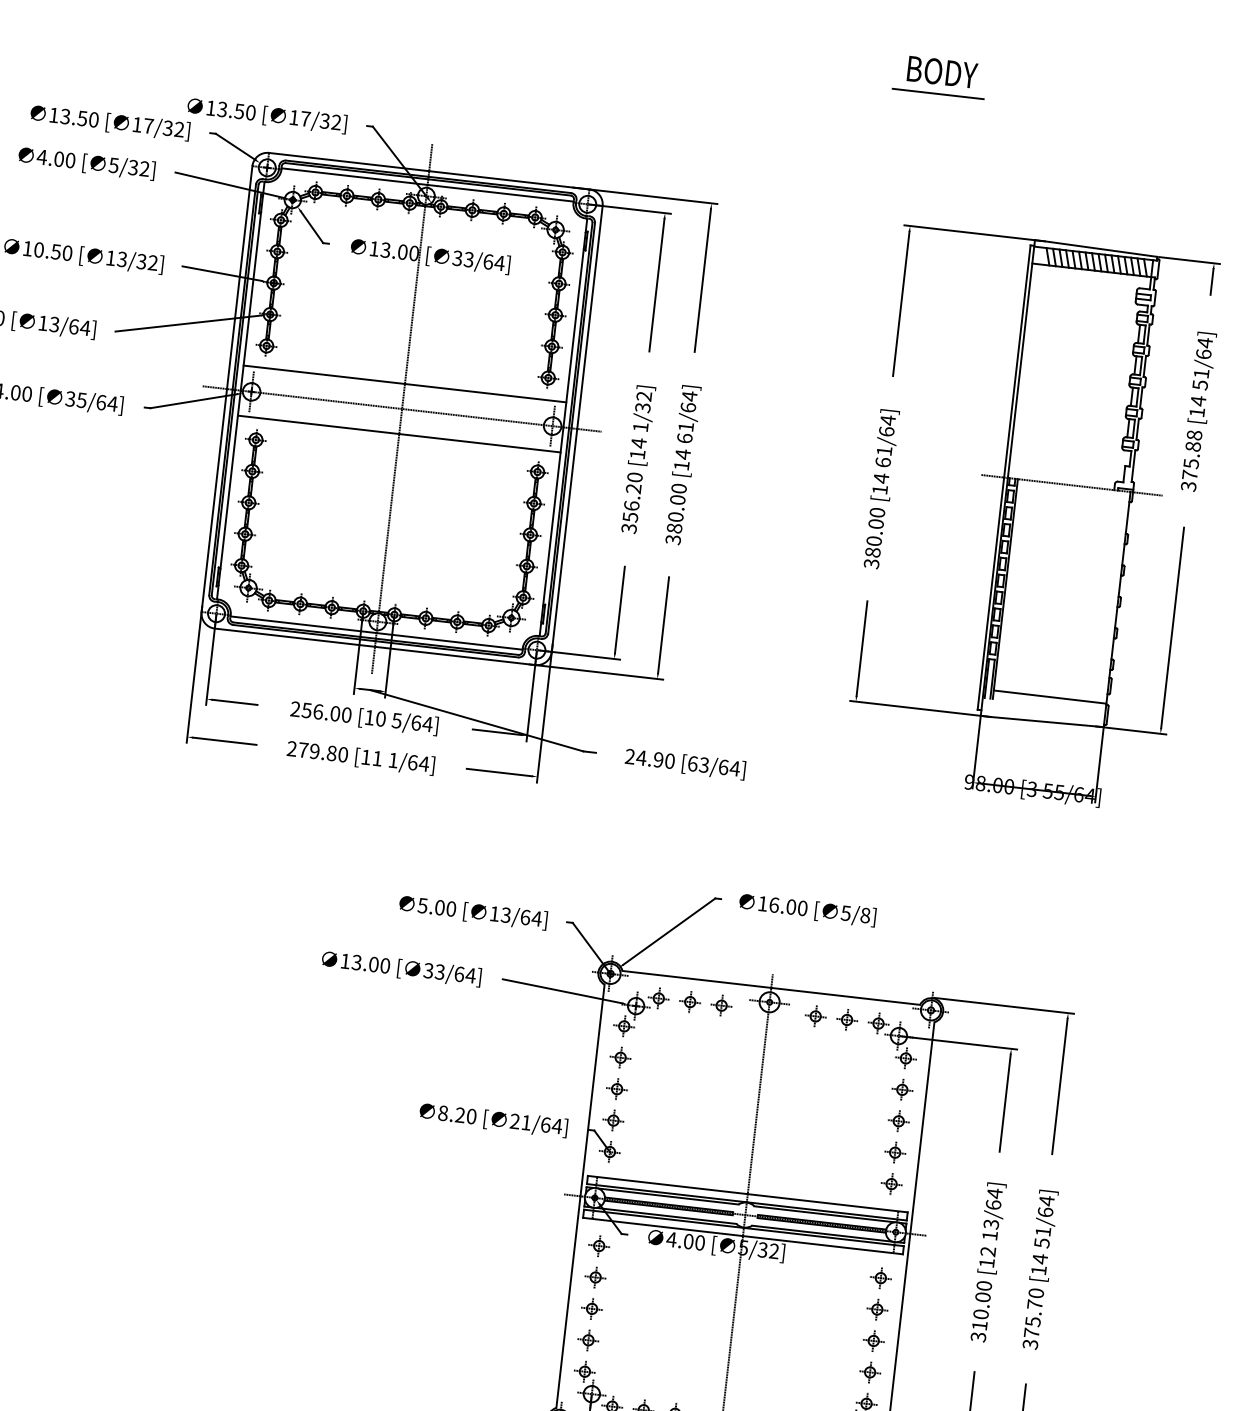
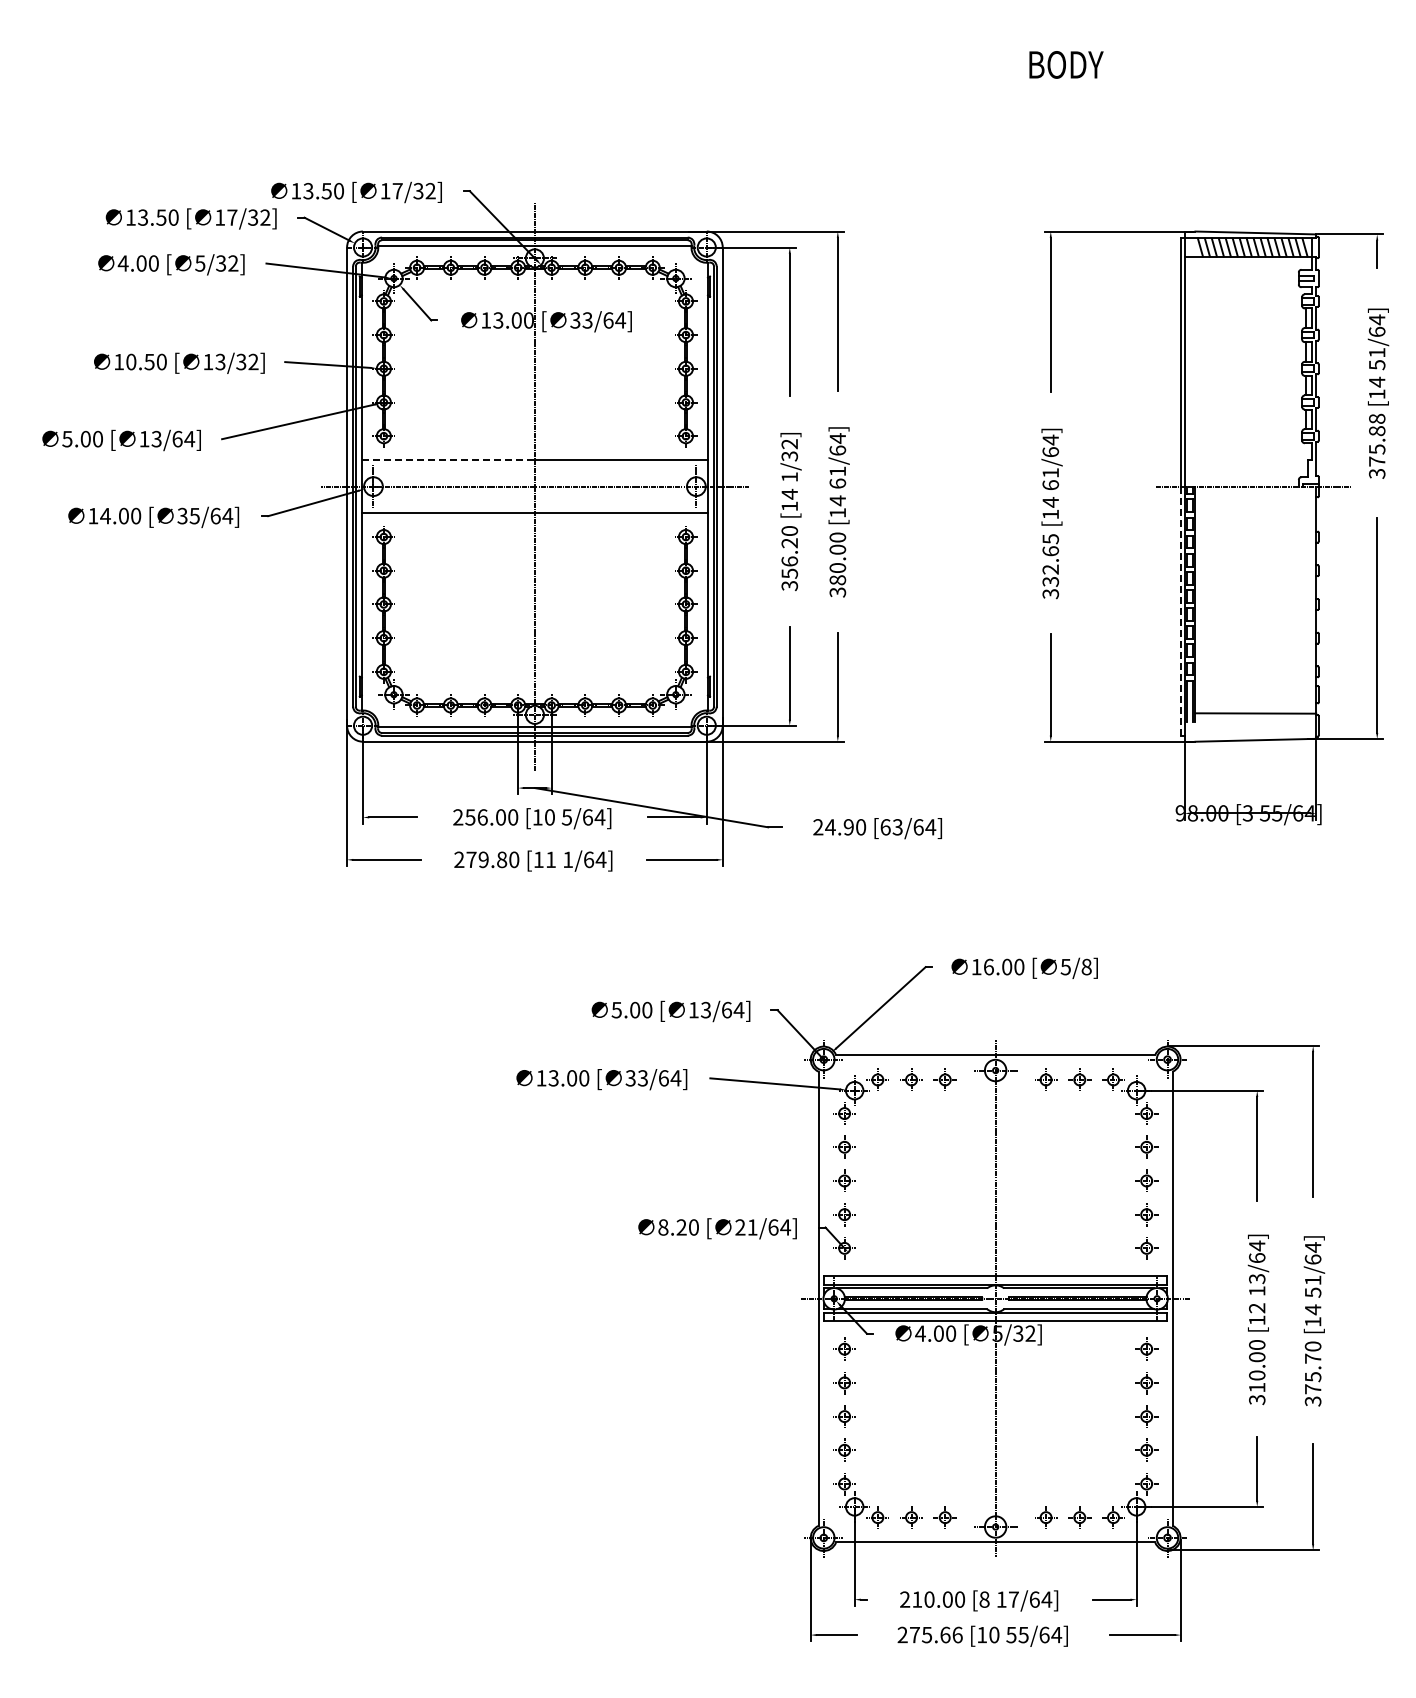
line: (938, 93) -> (1064, 87), removed
line: (324, 374) -> (448, 459), solid -> dashed
text: (874, 532) -> (1050, 560), 380.00 -> 332.65
line: (990, 593) -> (1180, 611), solid -> dashed

